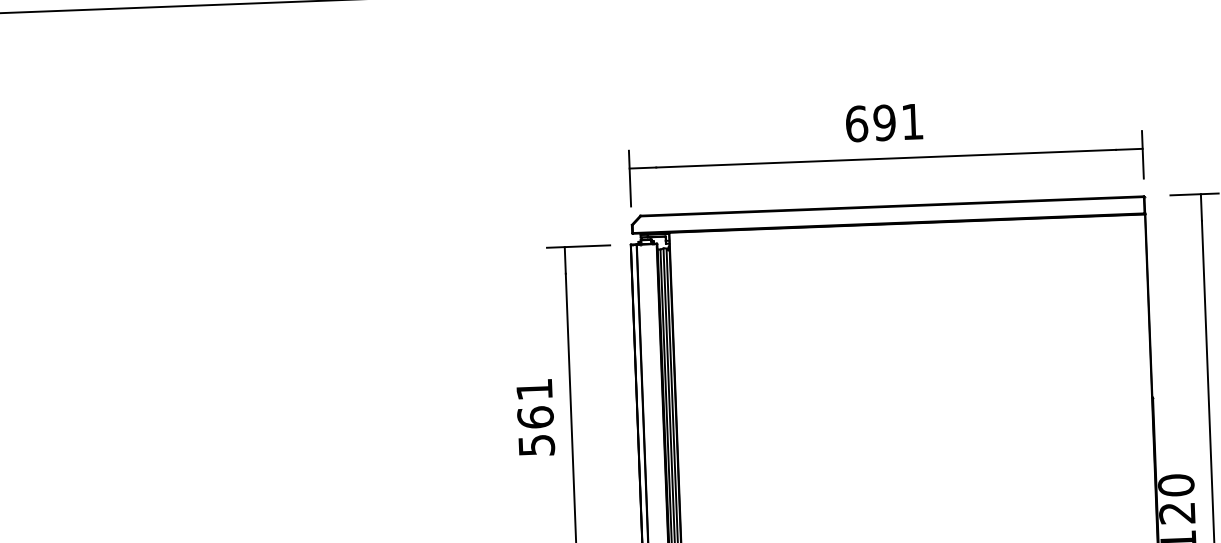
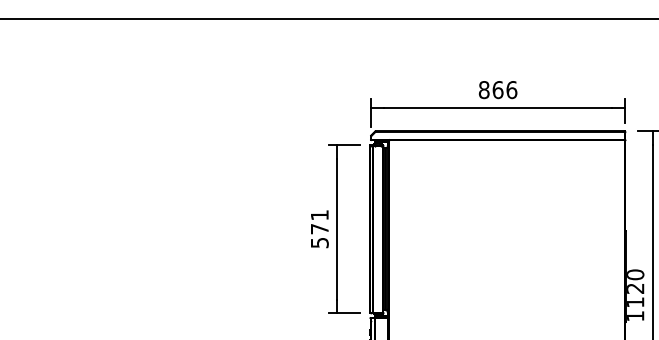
text: (883, 123) -> (497, 90), 691 -> 866
text: (534, 416) -> (319, 228), 561 -> 571

